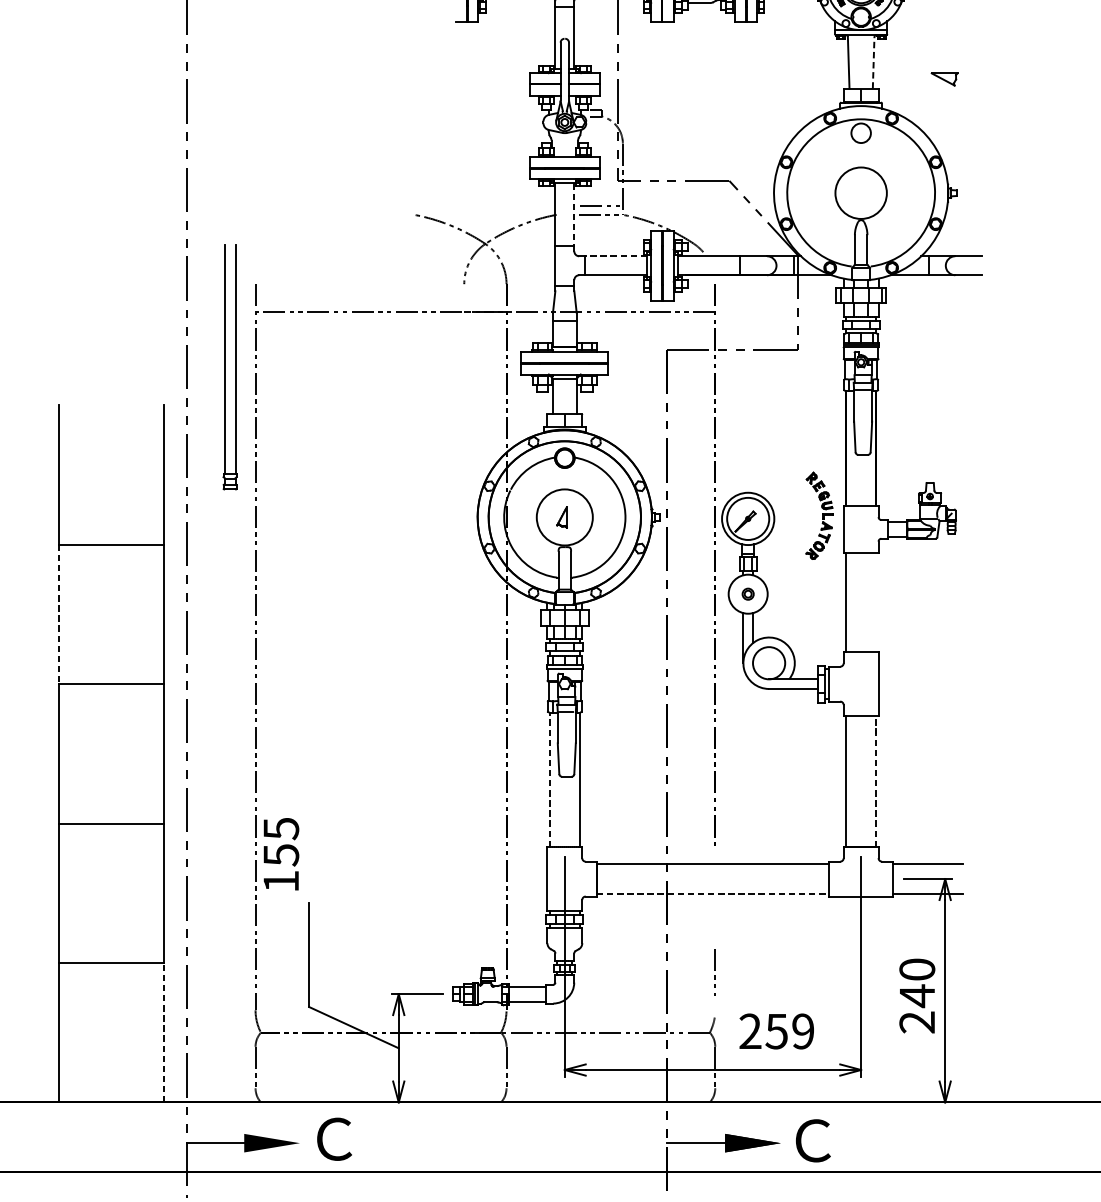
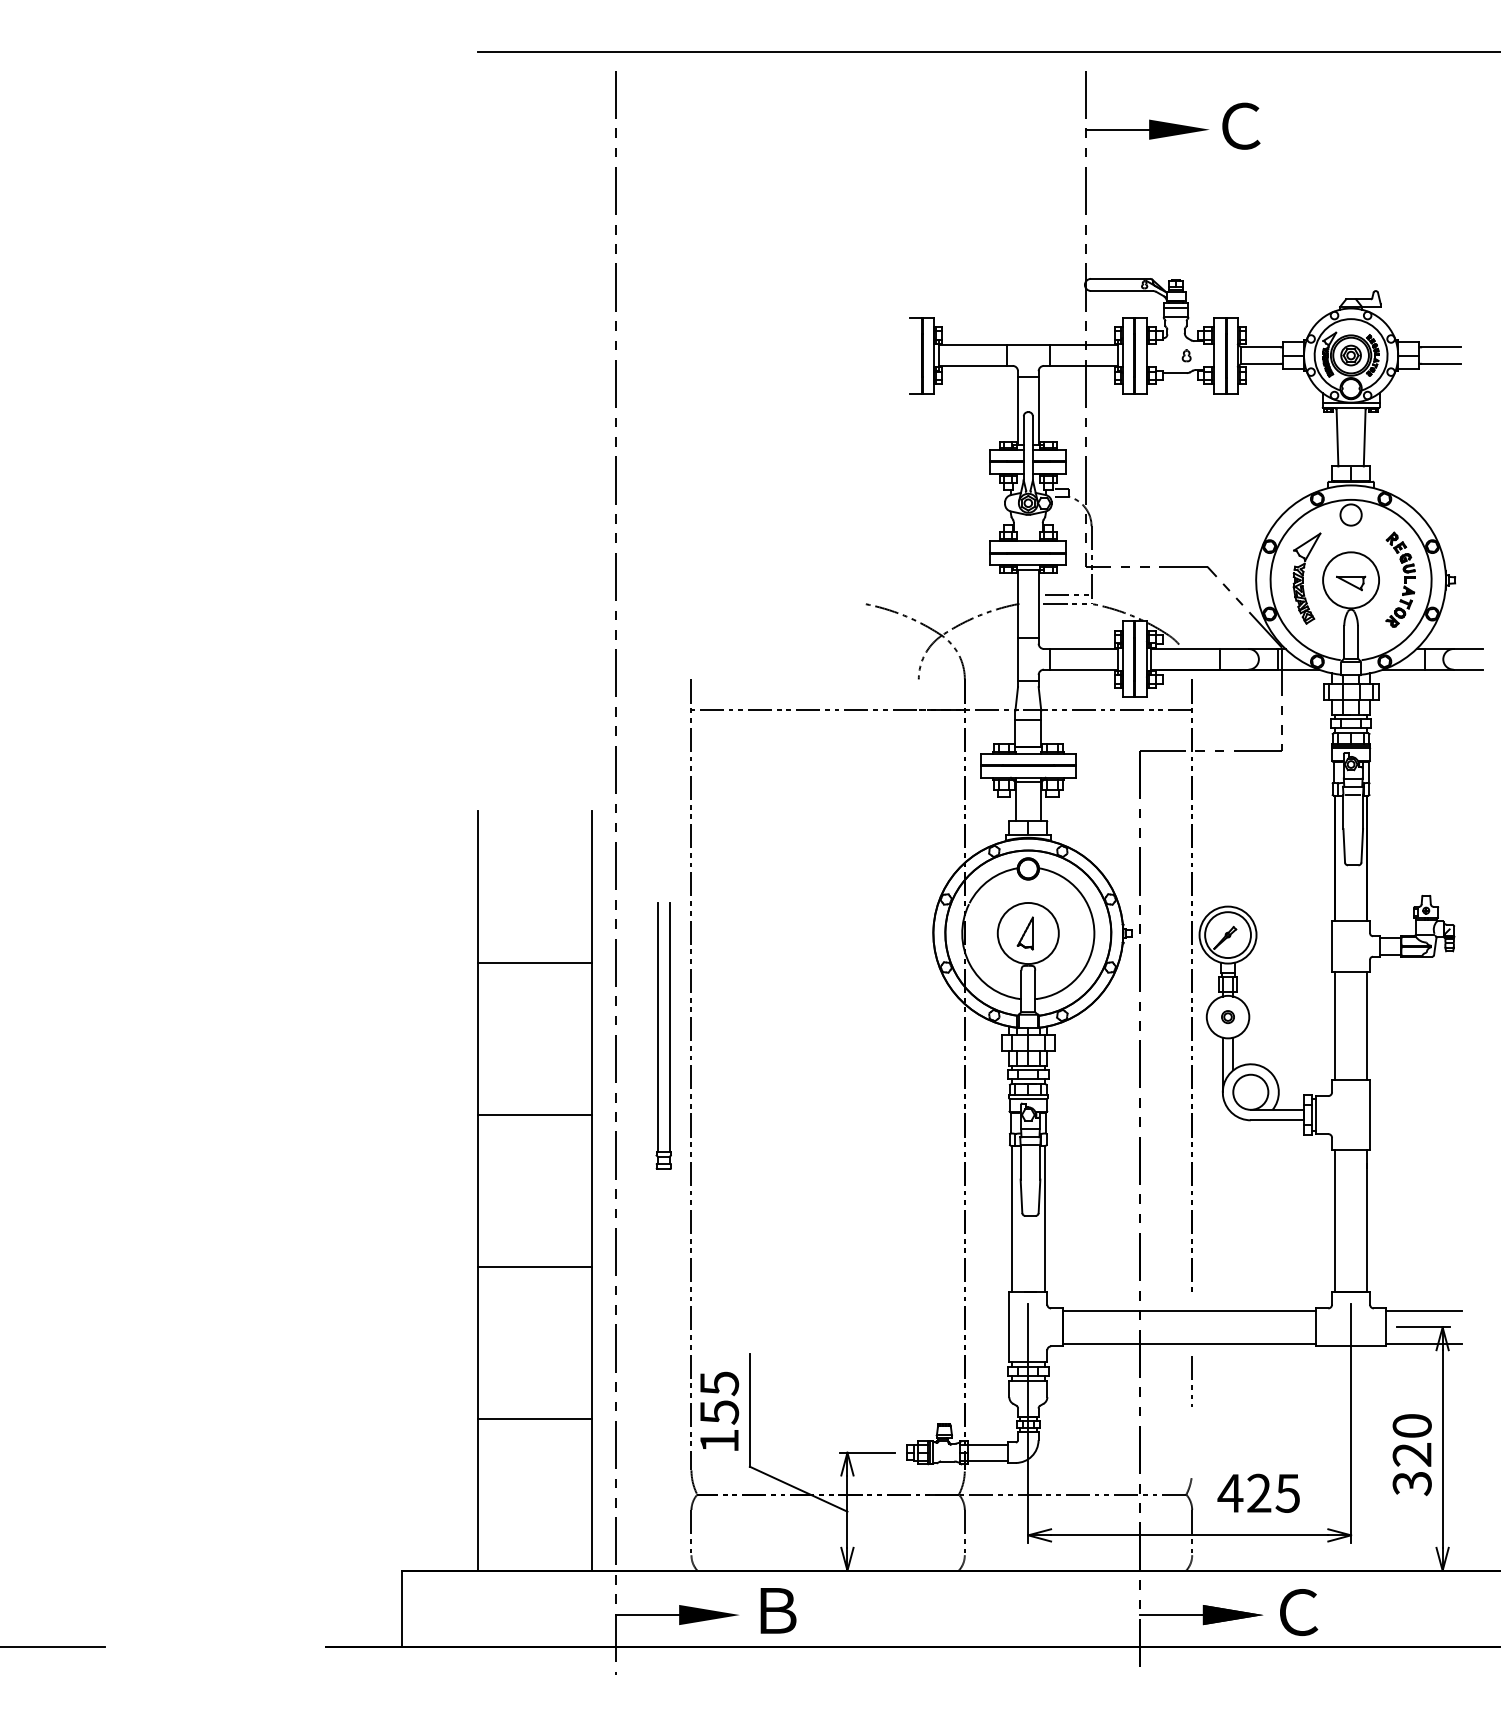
line: (873, 62) -> (1364, 437), dashed -> solid
part: (945, 79) -> (1351, 583), moved
part: (820, 191) -> (1306, 578), added
line: (574, 214) -> (1038, 603), dashed -> solid
line: (616, 256) -> (1084, 649), dashed -> solid
part: (229, 366) -> (663, 1035), moved
part: (819, 515) -> (1400, 579), moved
part: (561, 517) -> (1024, 933), size x1.43
line: (876, 602) -> (1367, 1026), added
line: (59, 614) -> (477, 1039), dashed -> solid
line: (550, 779) -> (1012, 1218), dashed -> solid
line: (876, 780) -> (1367, 1220), dashed -> solid
text: (281, 853) -> (719, 1410), moved
line: (713, 893) -> (1190, 1343), dashed -> solid
line: (714, 970) -> (1191, 1379), moved
text: (916, 1009) -> (1411, 1469), 240 -> 320
text: (776, 1030) -> (1258, 1492), 259 -> 425
line: (163, 1032) -> (591, 1494), dashed -> solid
text: (334, 1139) -> (777, 1610), Ｃ -> Ｂ

